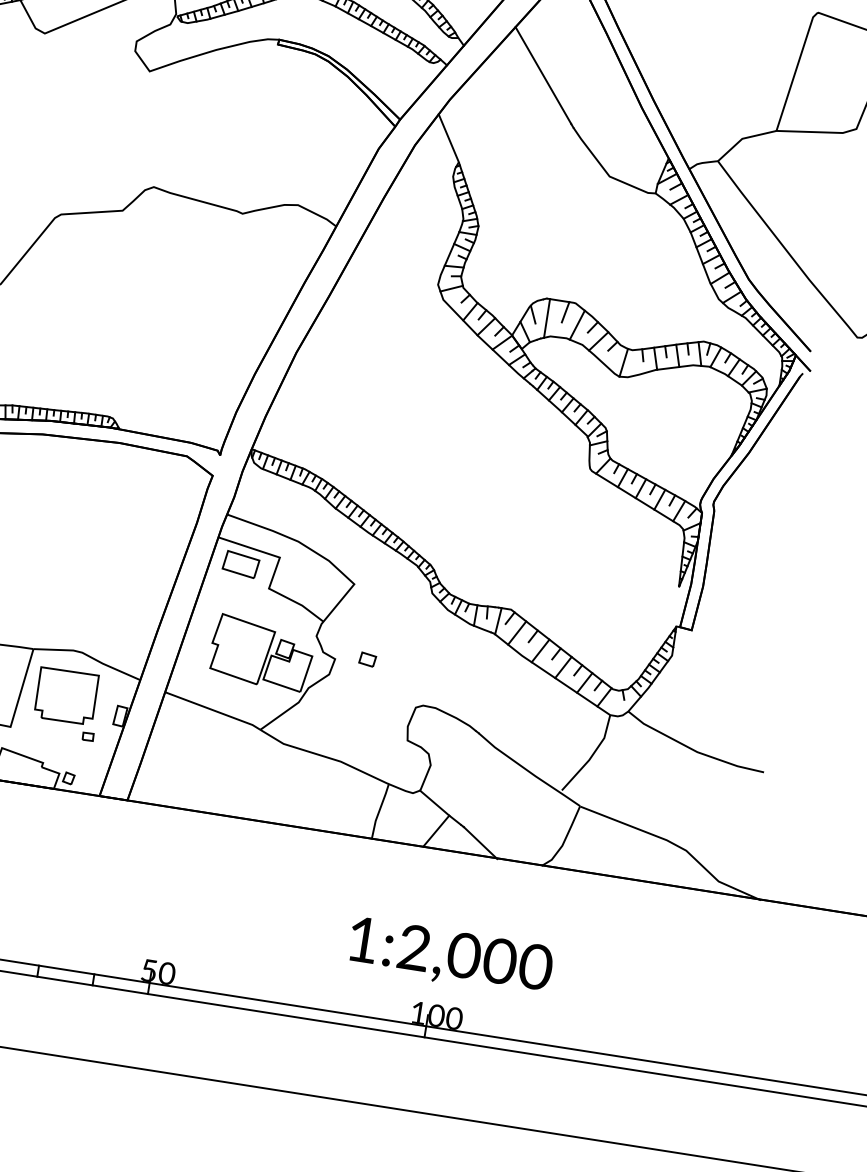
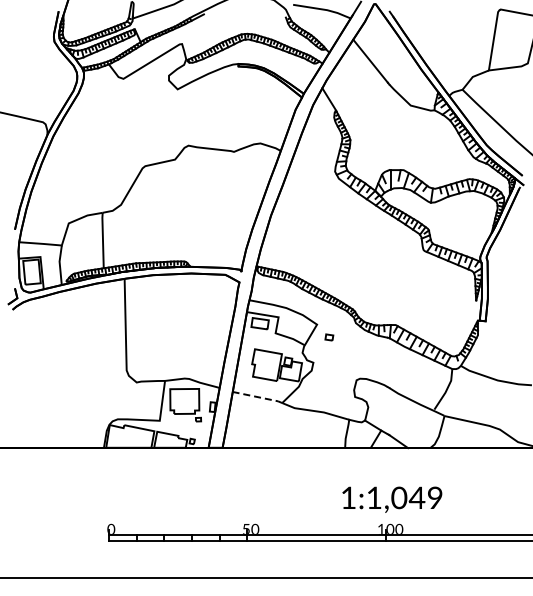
part: (367, 659) -> (329, 337), moved
line: (212, 711) -> (257, 397), solid -> dashed
text: (474, 956) -> (404, 497), 1:2,000 -> 1:1,049

